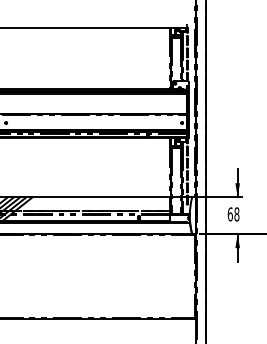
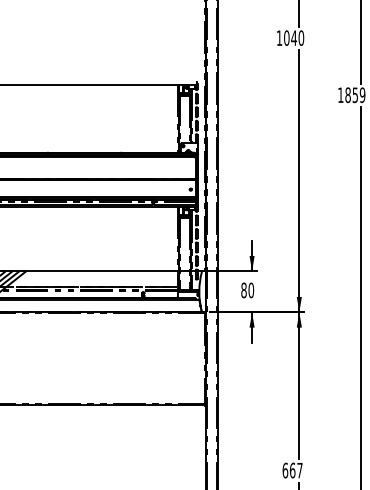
text: (233, 214) -> (247, 290), 68 -> 80

